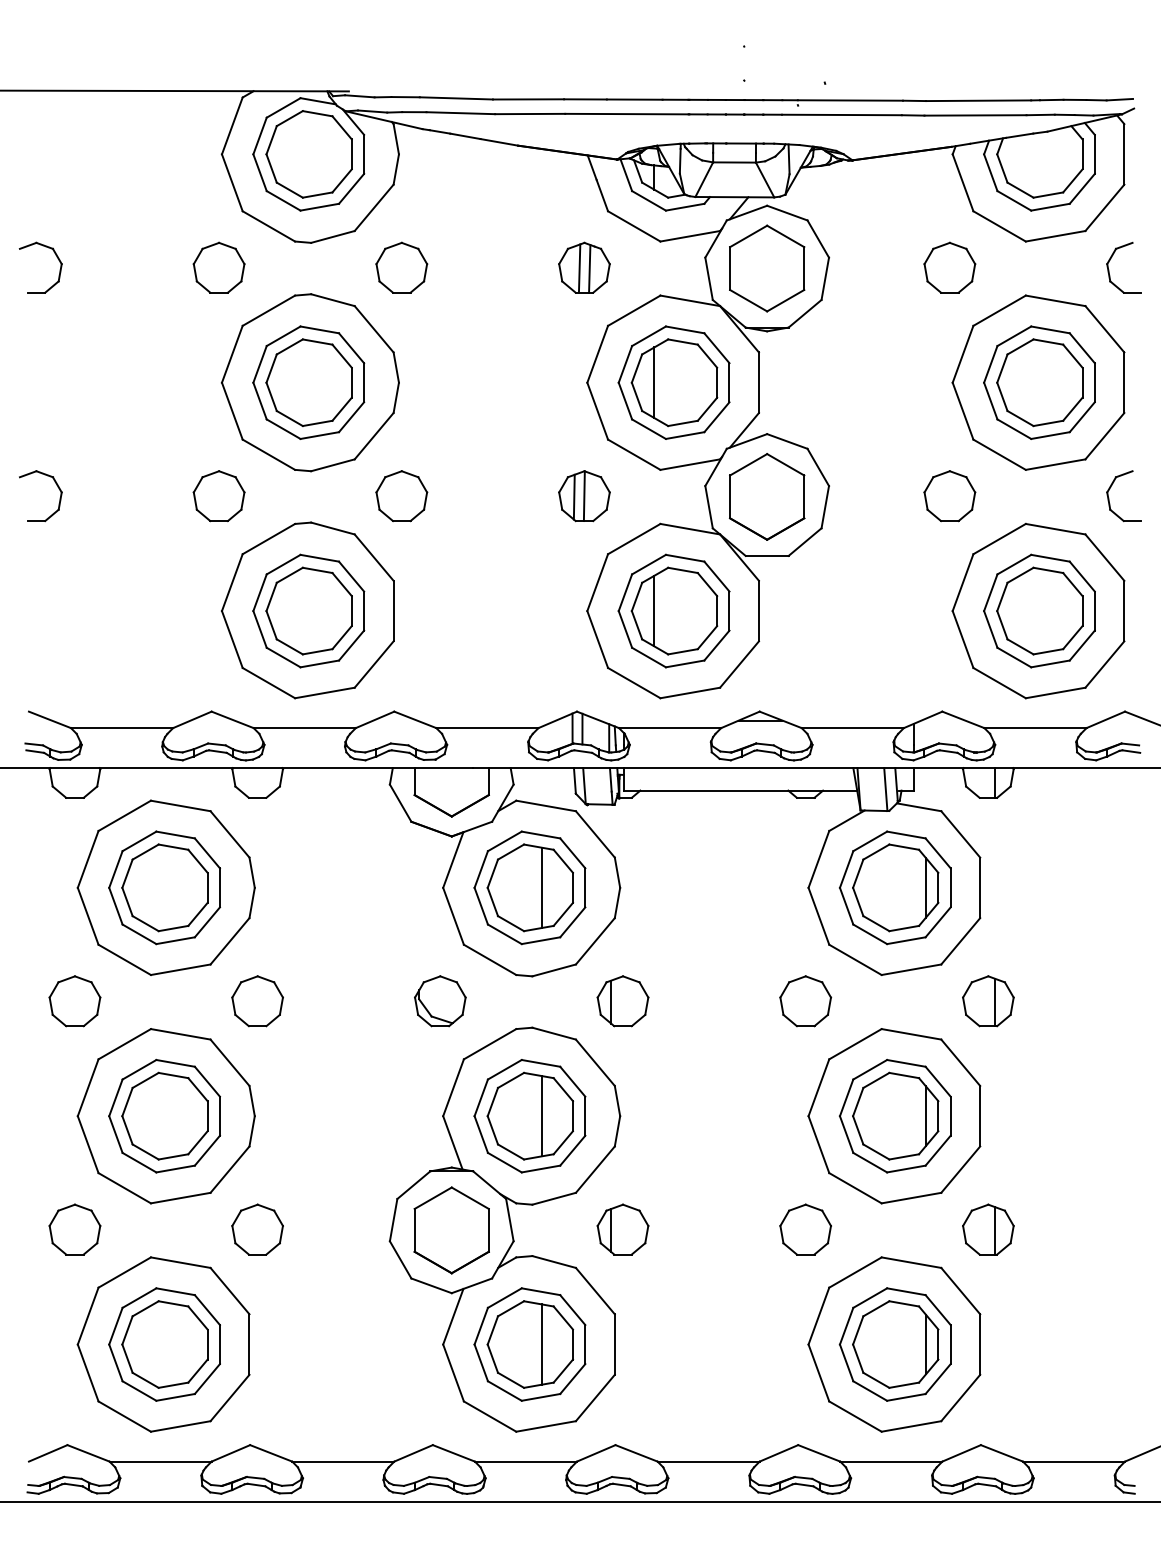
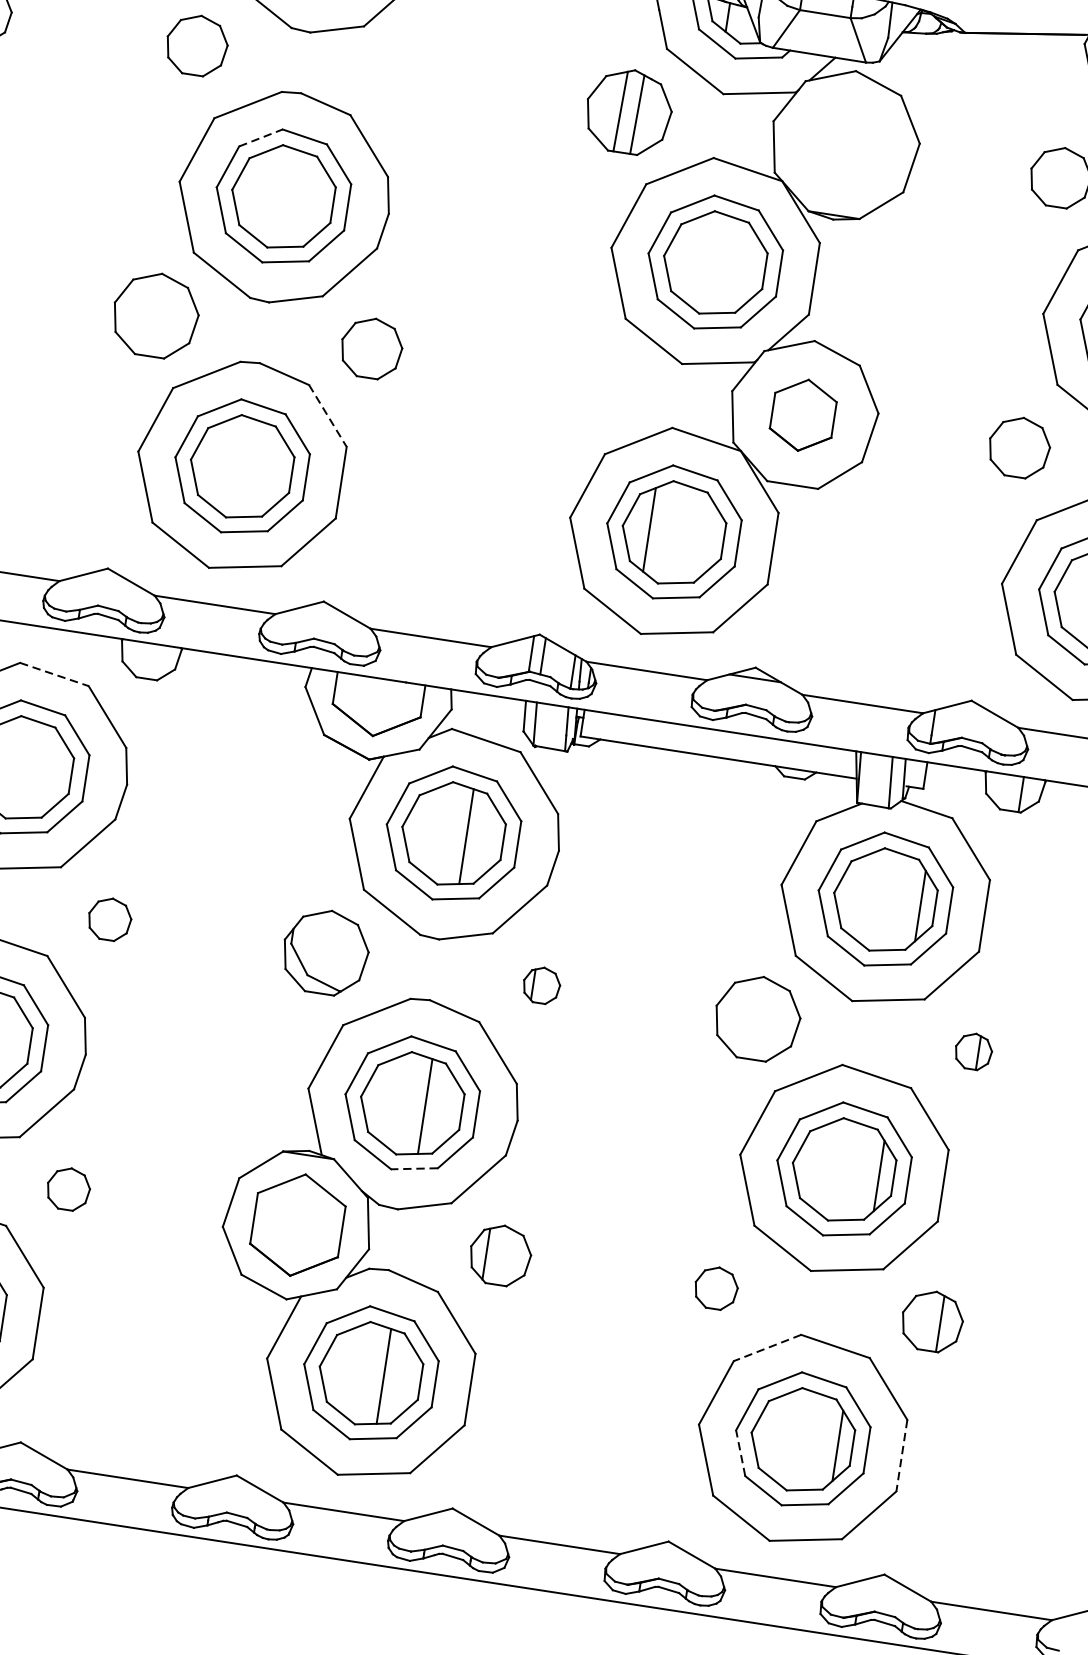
part: (401, 267) -> (412, 77), removed
part: (584, 267) -> (628, 111), size x1.4
part: (767, 268) -> (845, 145), removed
line: (283, 336) -> (260, 138), solid -> dashed
line: (654, 382) -> (690, 259), removed
part: (218, 496) -> (154, 315), size x1.4
part: (584, 496) -> (587, 381), removed
part: (766, 496) -> (802, 414), size x0.7
line: (374, 558) -> (328, 417), solid -> dashed
line: (181, 806) -> (55, 675), solid -> dashed
part: (257, 1001) -> (109, 919), size x0.7
part: (440, 1001) -> (326, 952), size x1.4
part: (622, 1001) -> (541, 985), size x0.6
part: (805, 1001) -> (757, 1018), size x1.4
part: (988, 1001) -> (973, 1051), size x0.6
line: (541, 1169) -> (415, 1169), solid -> dashed
part: (257, 1229) -> (68, 1188), size x0.7
part: (805, 1229) -> (716, 1288), size x0.7
line: (855, 1272) -> (767, 1347), solid -> dashed
line: (980, 1345) -> (902, 1456), solid -> dashed
line: (846, 1362) -> (740, 1452), solid -> dashed

